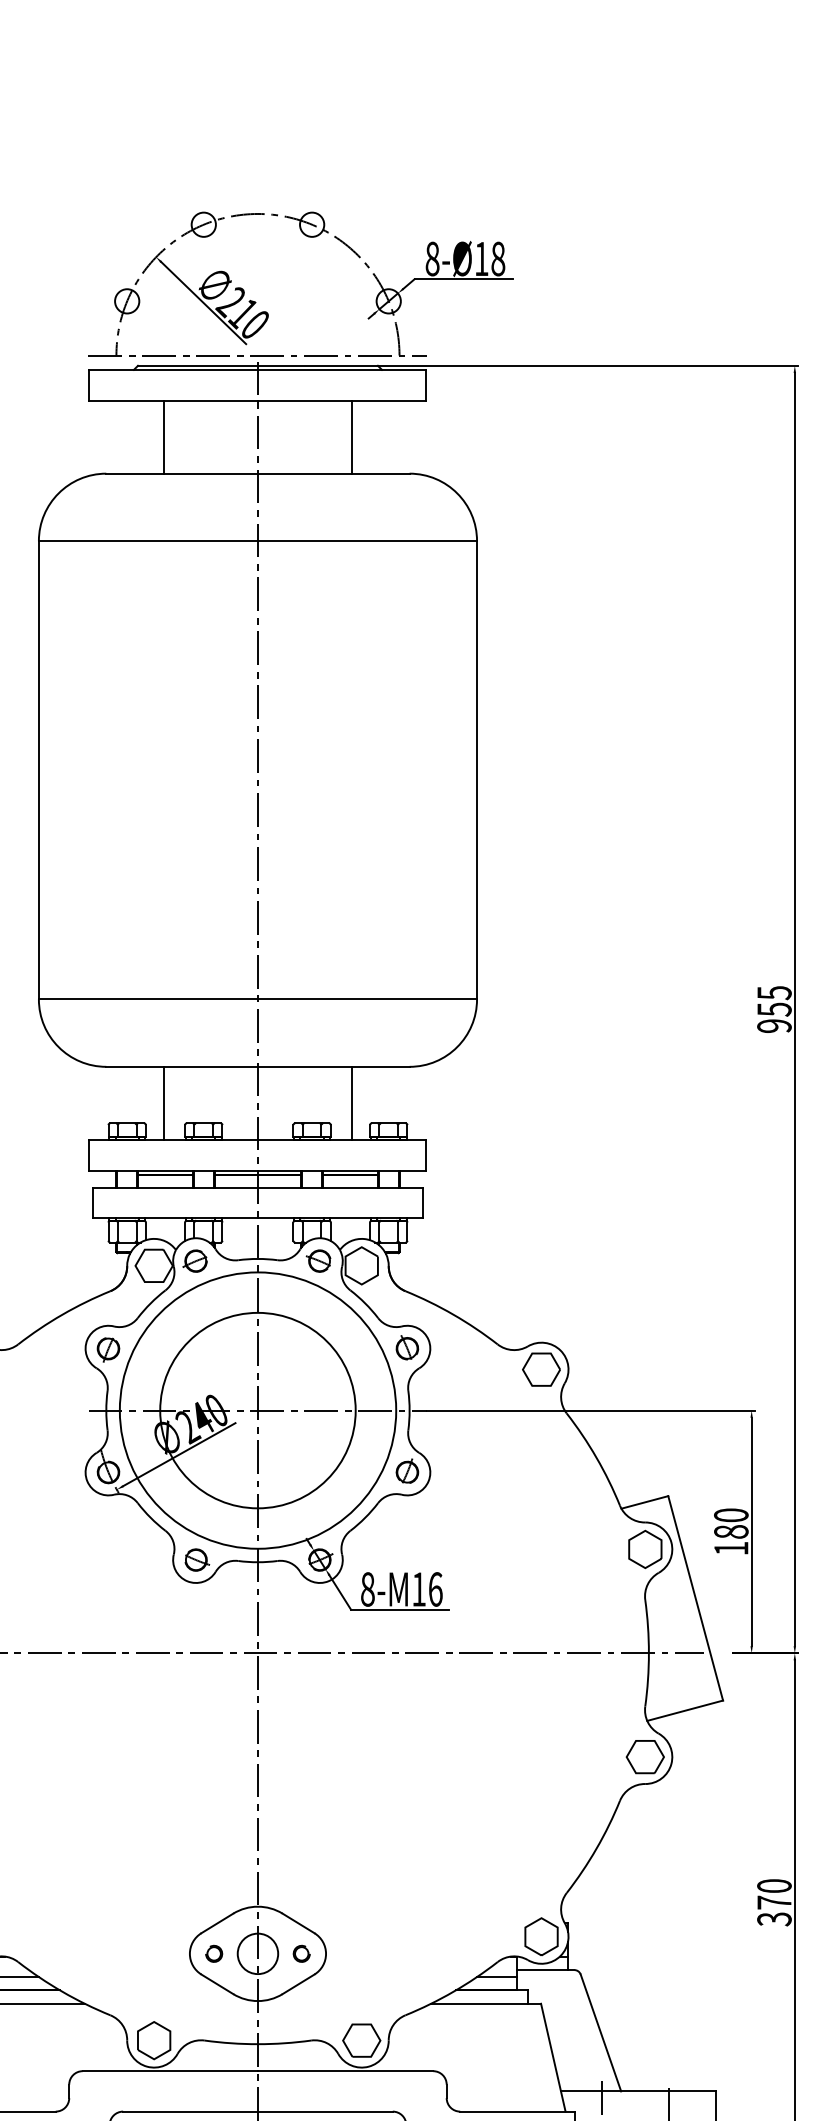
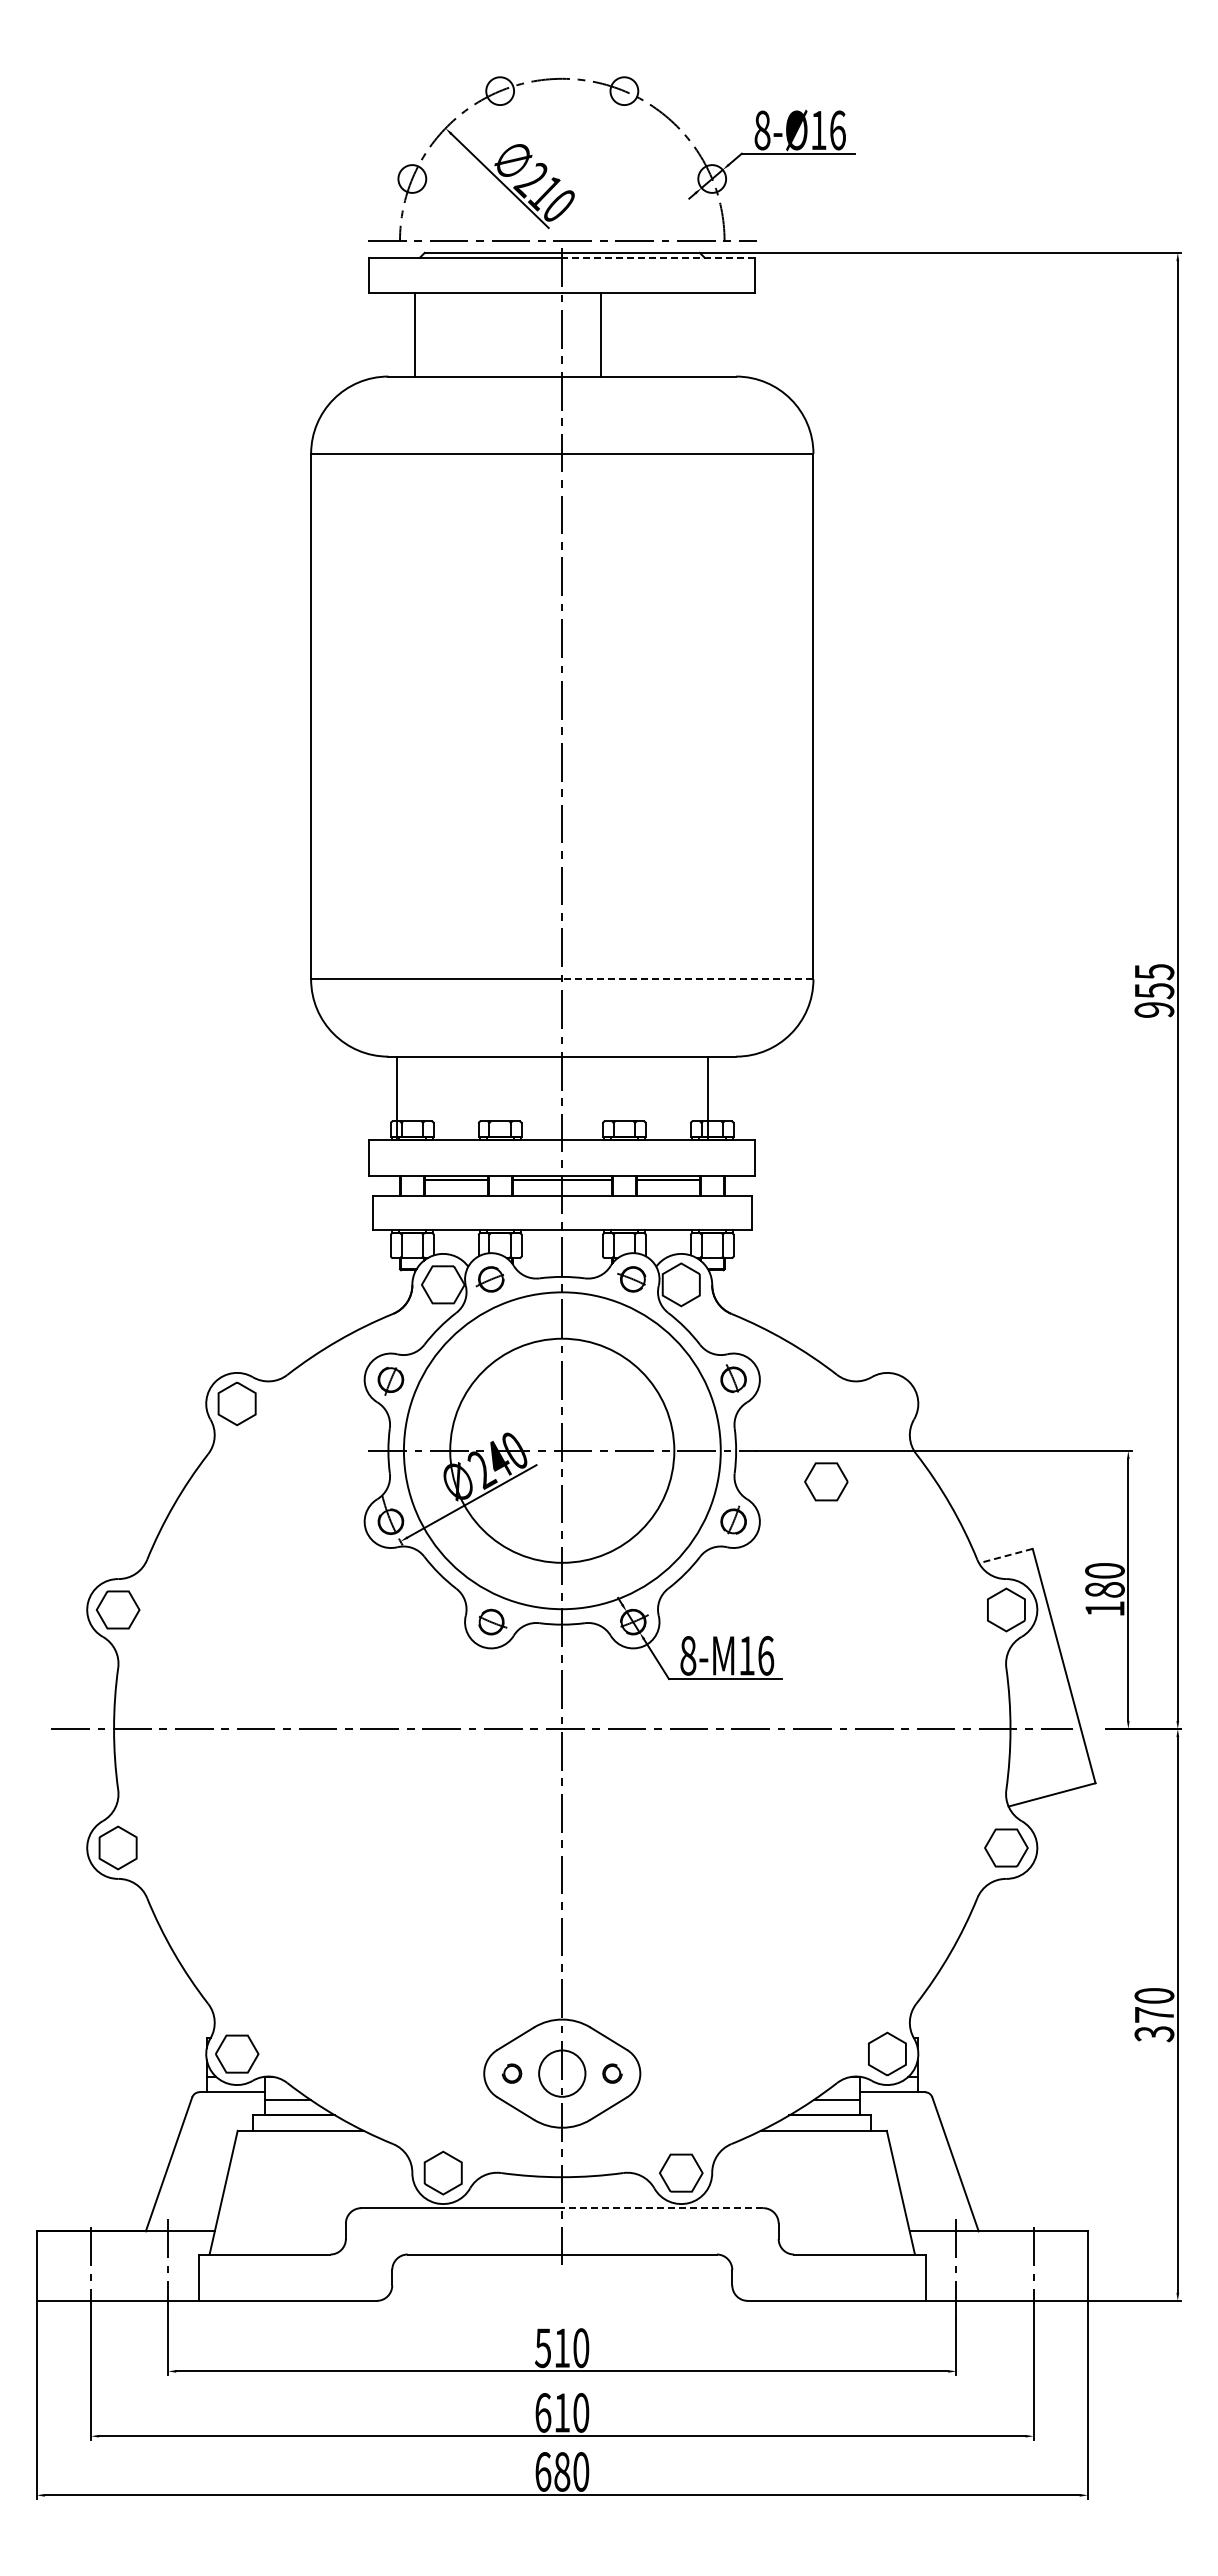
text: (498, 259) -> (837, 130), 8-Ø18 -> 8-Ø16
line: (341, 369) -> (658, 257), solid -> dashed
line: (163, 436) -> (415, 334), moved
line: (352, 436) -> (601, 334), moved
line: (367, 999) -> (687, 979), solid -> dashed
line: (163, 1103) -> (397, 1098), moved
line: (352, 1103) -> (708, 1098), moved
part: (541, 1369) -> (826, 1481), moved
line: (644, 1502) -> (1005, 1556), solid -> dashed
line: (345, 2071) -> (662, 2208), solid -> dashed

